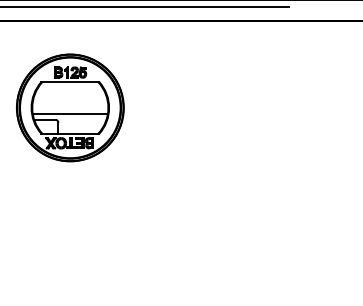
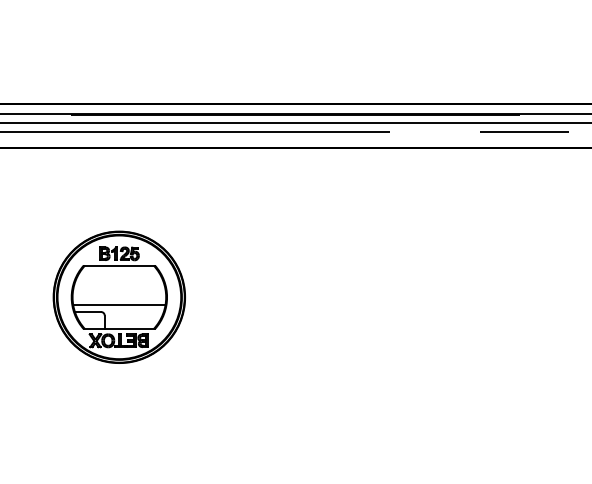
part: (69, 107) -> (118, 296), moved

